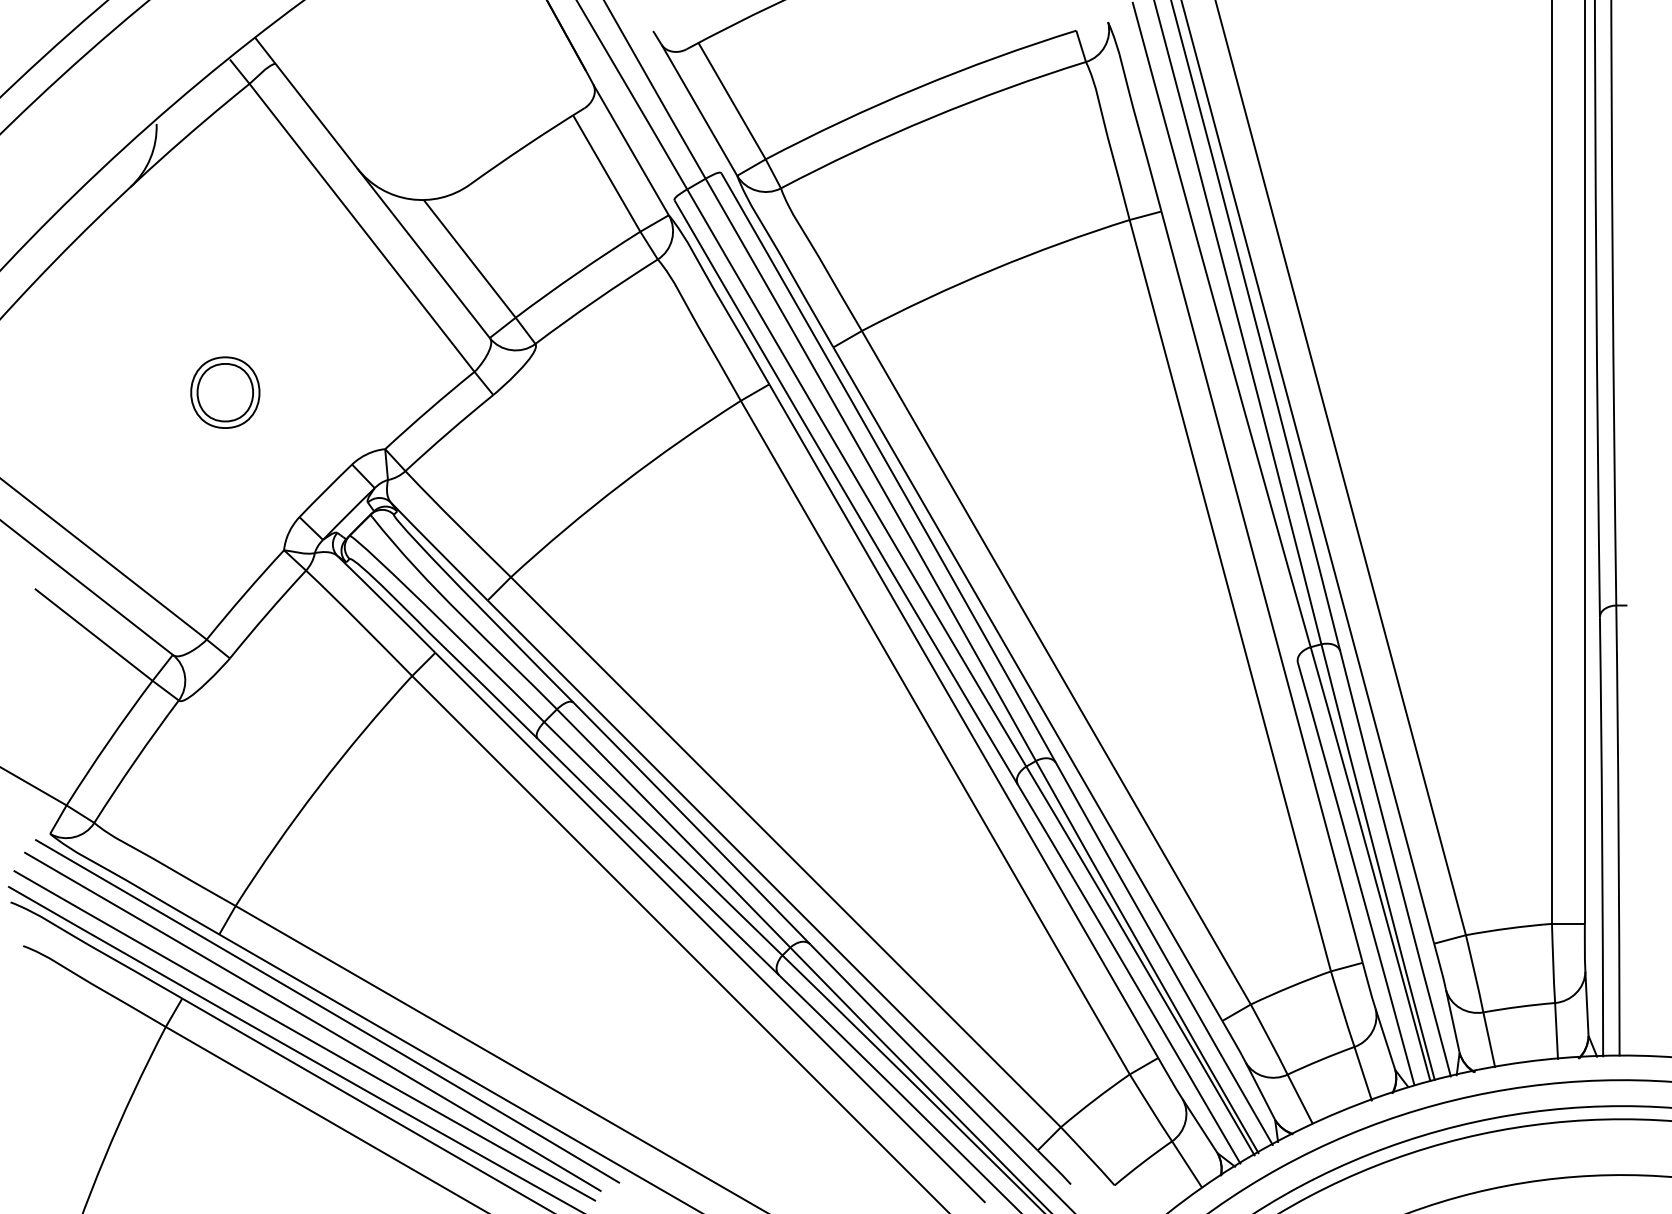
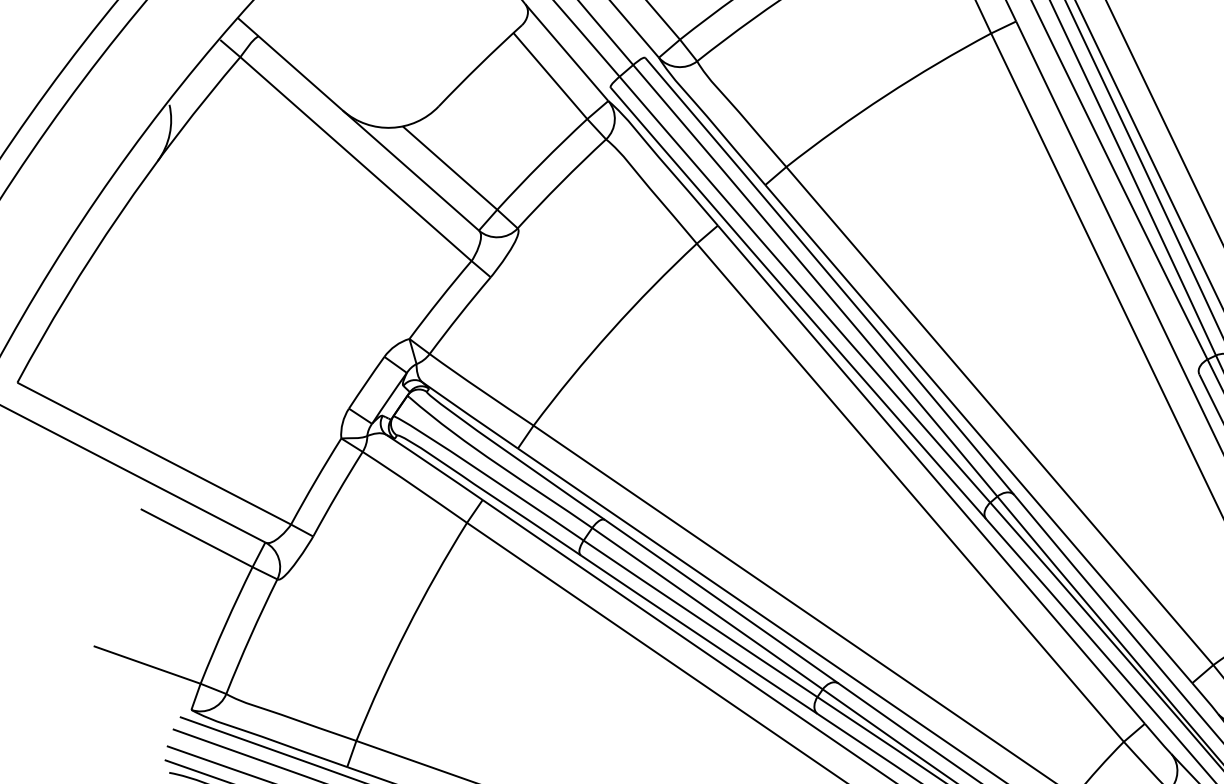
part: (225, 392) -> (268, 316), removed

